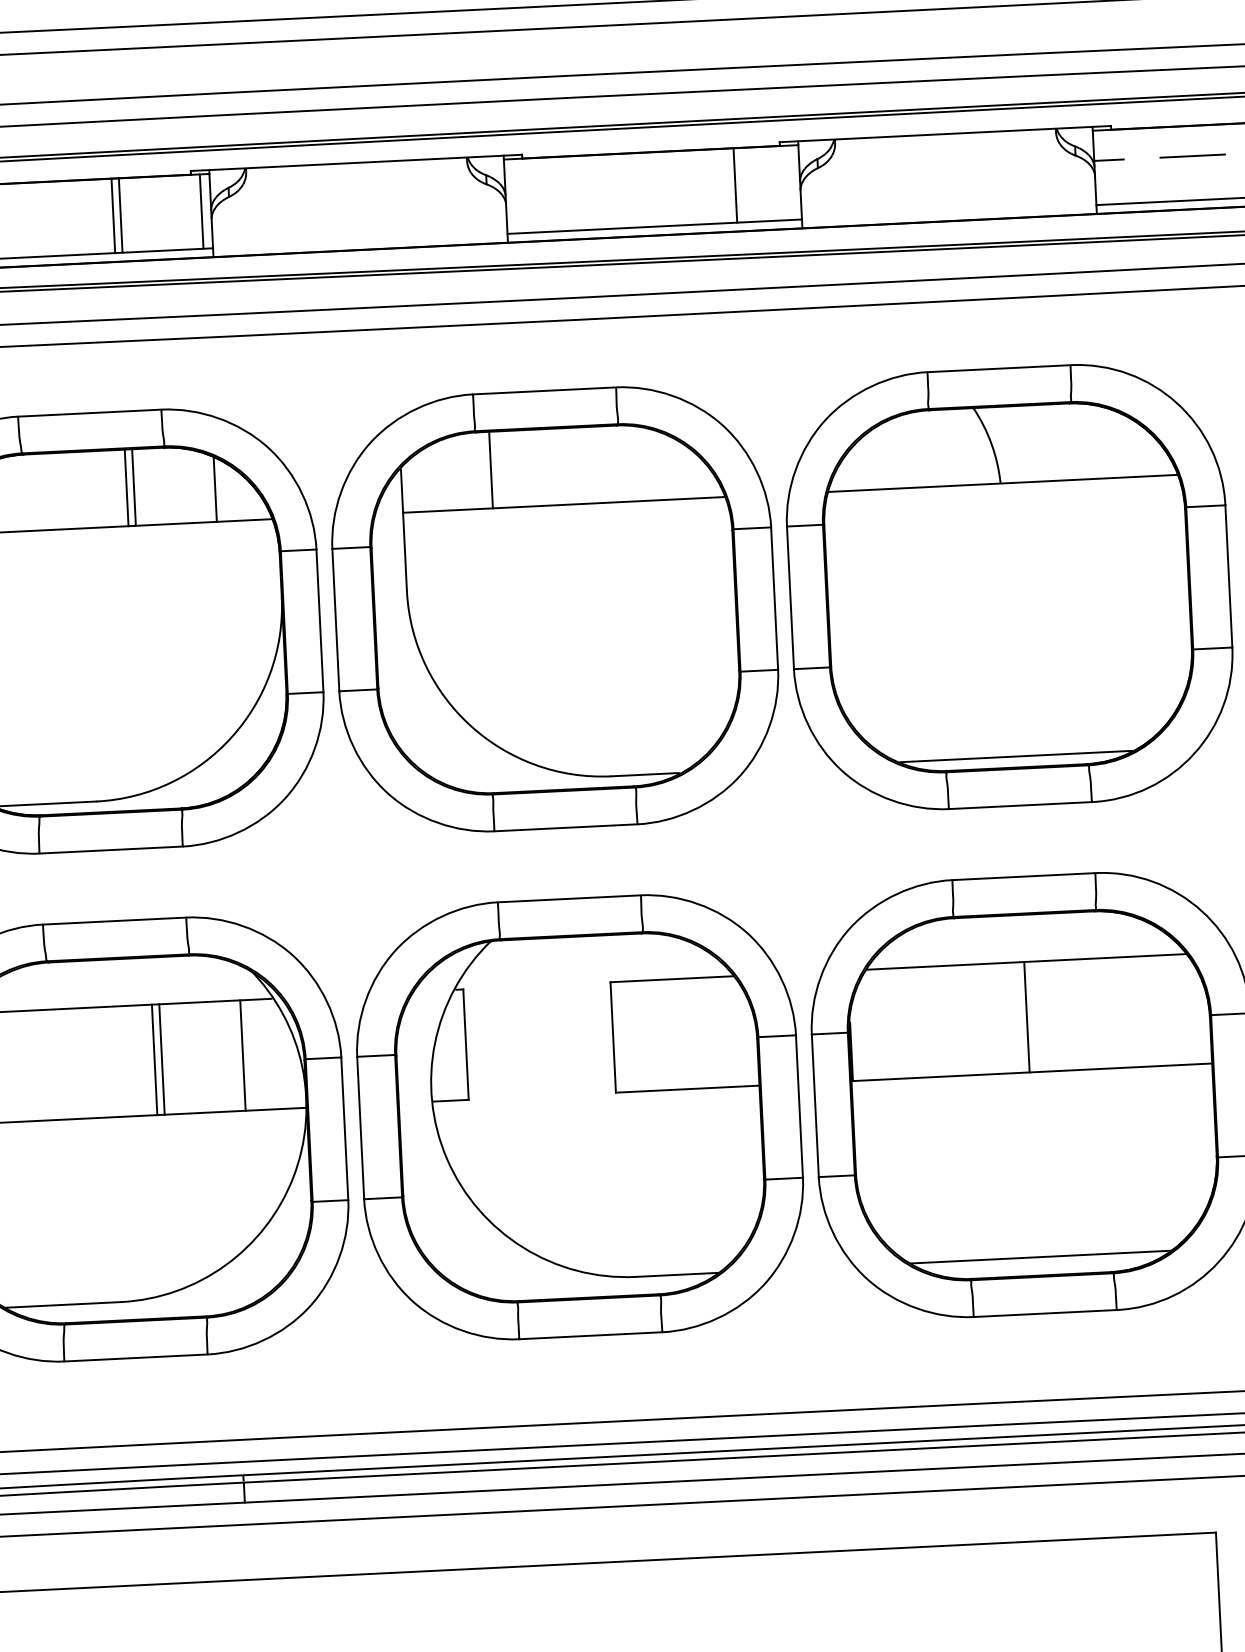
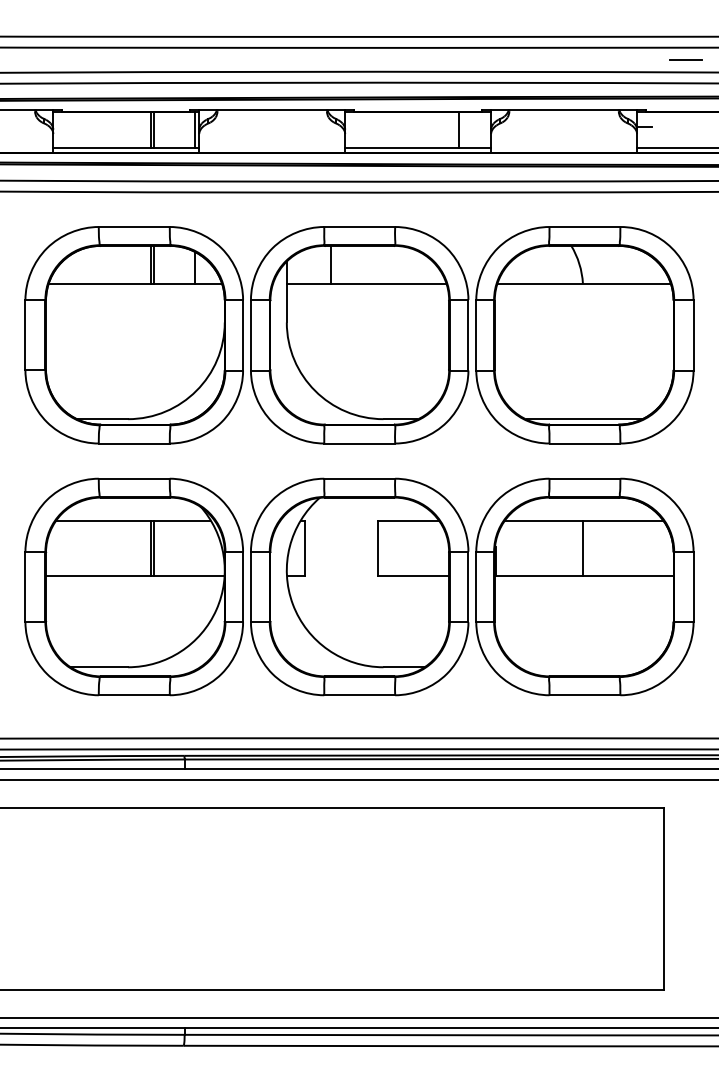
line: (1191, 155) -> (685, 59), moved
line: (242, 1053) -> (194, 547), removed
line: (1039, 1257) -> (583, 667), removed

